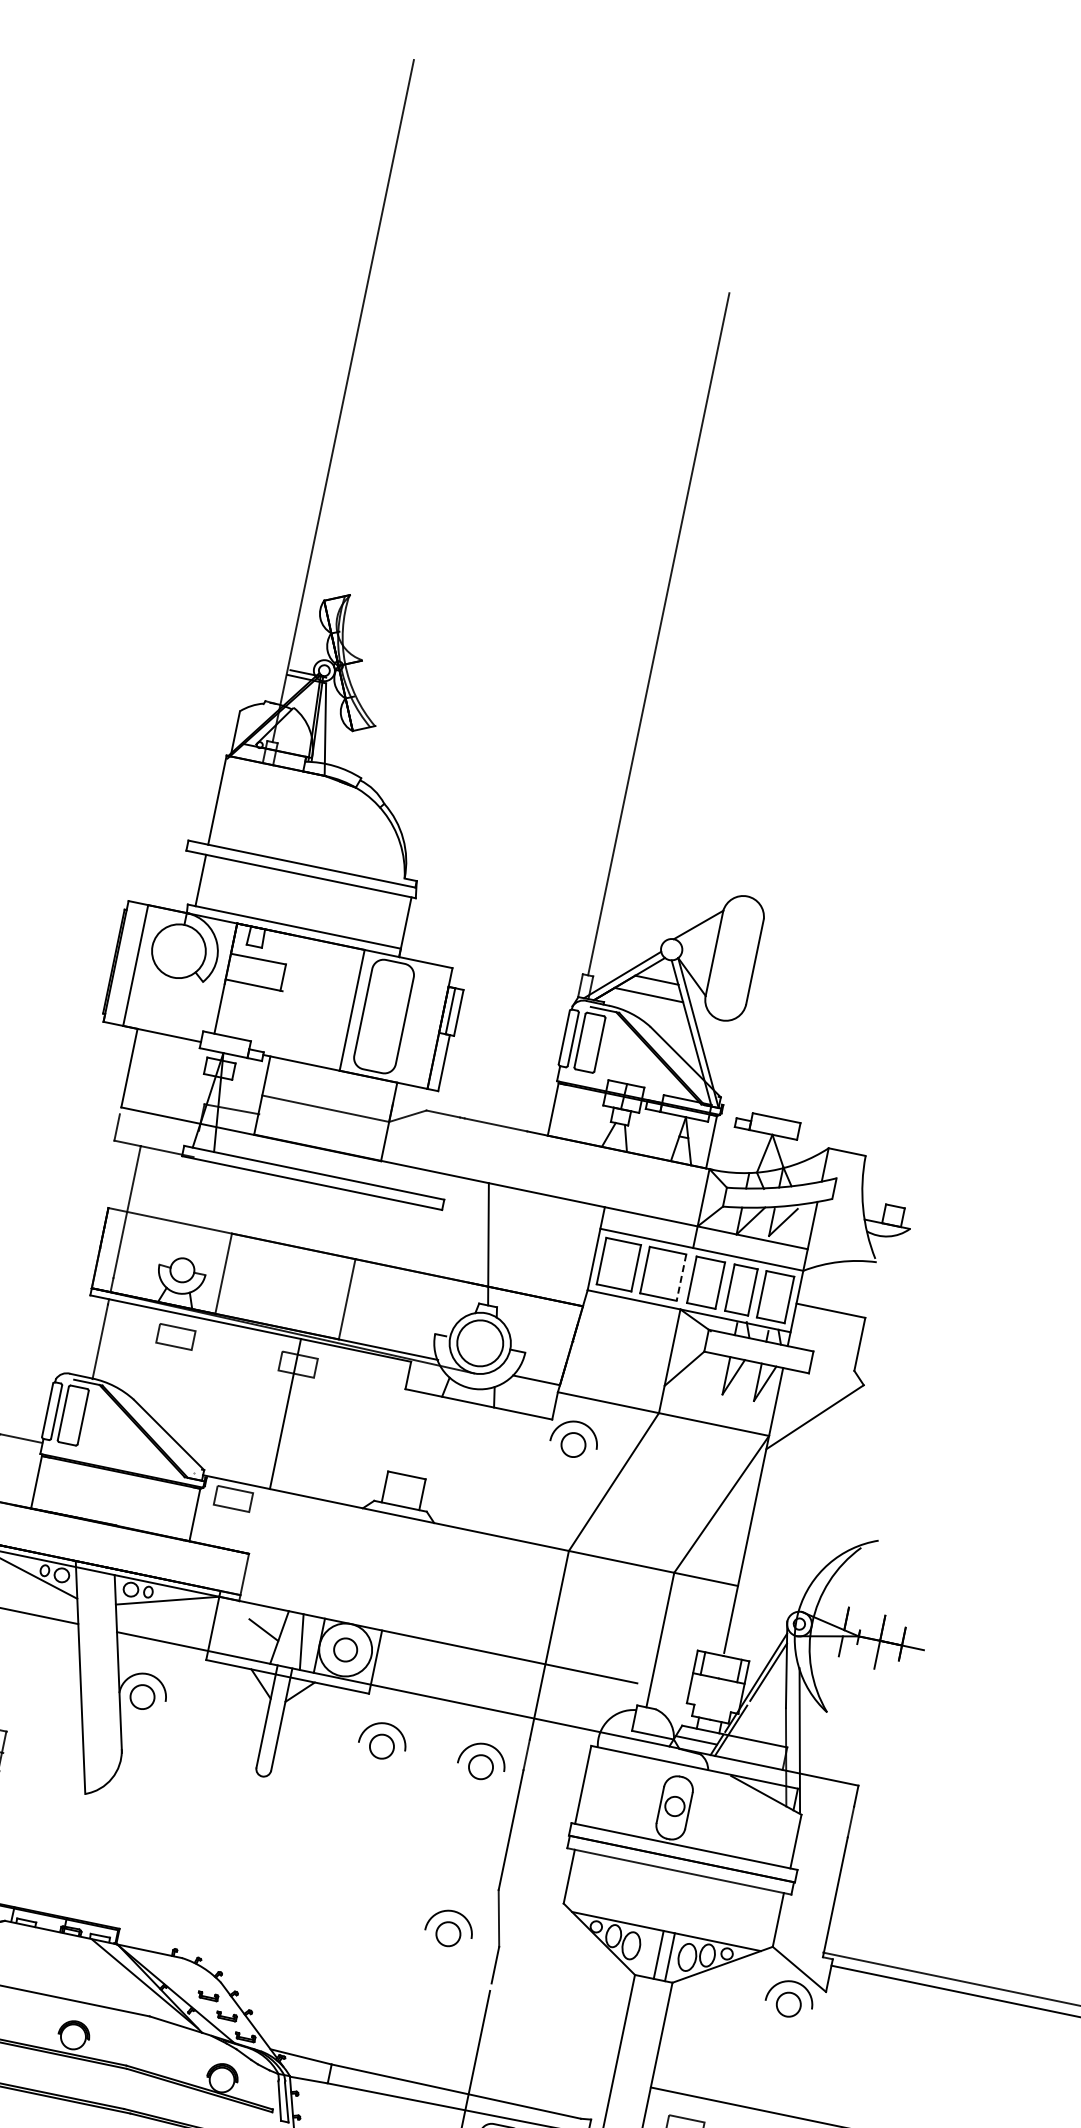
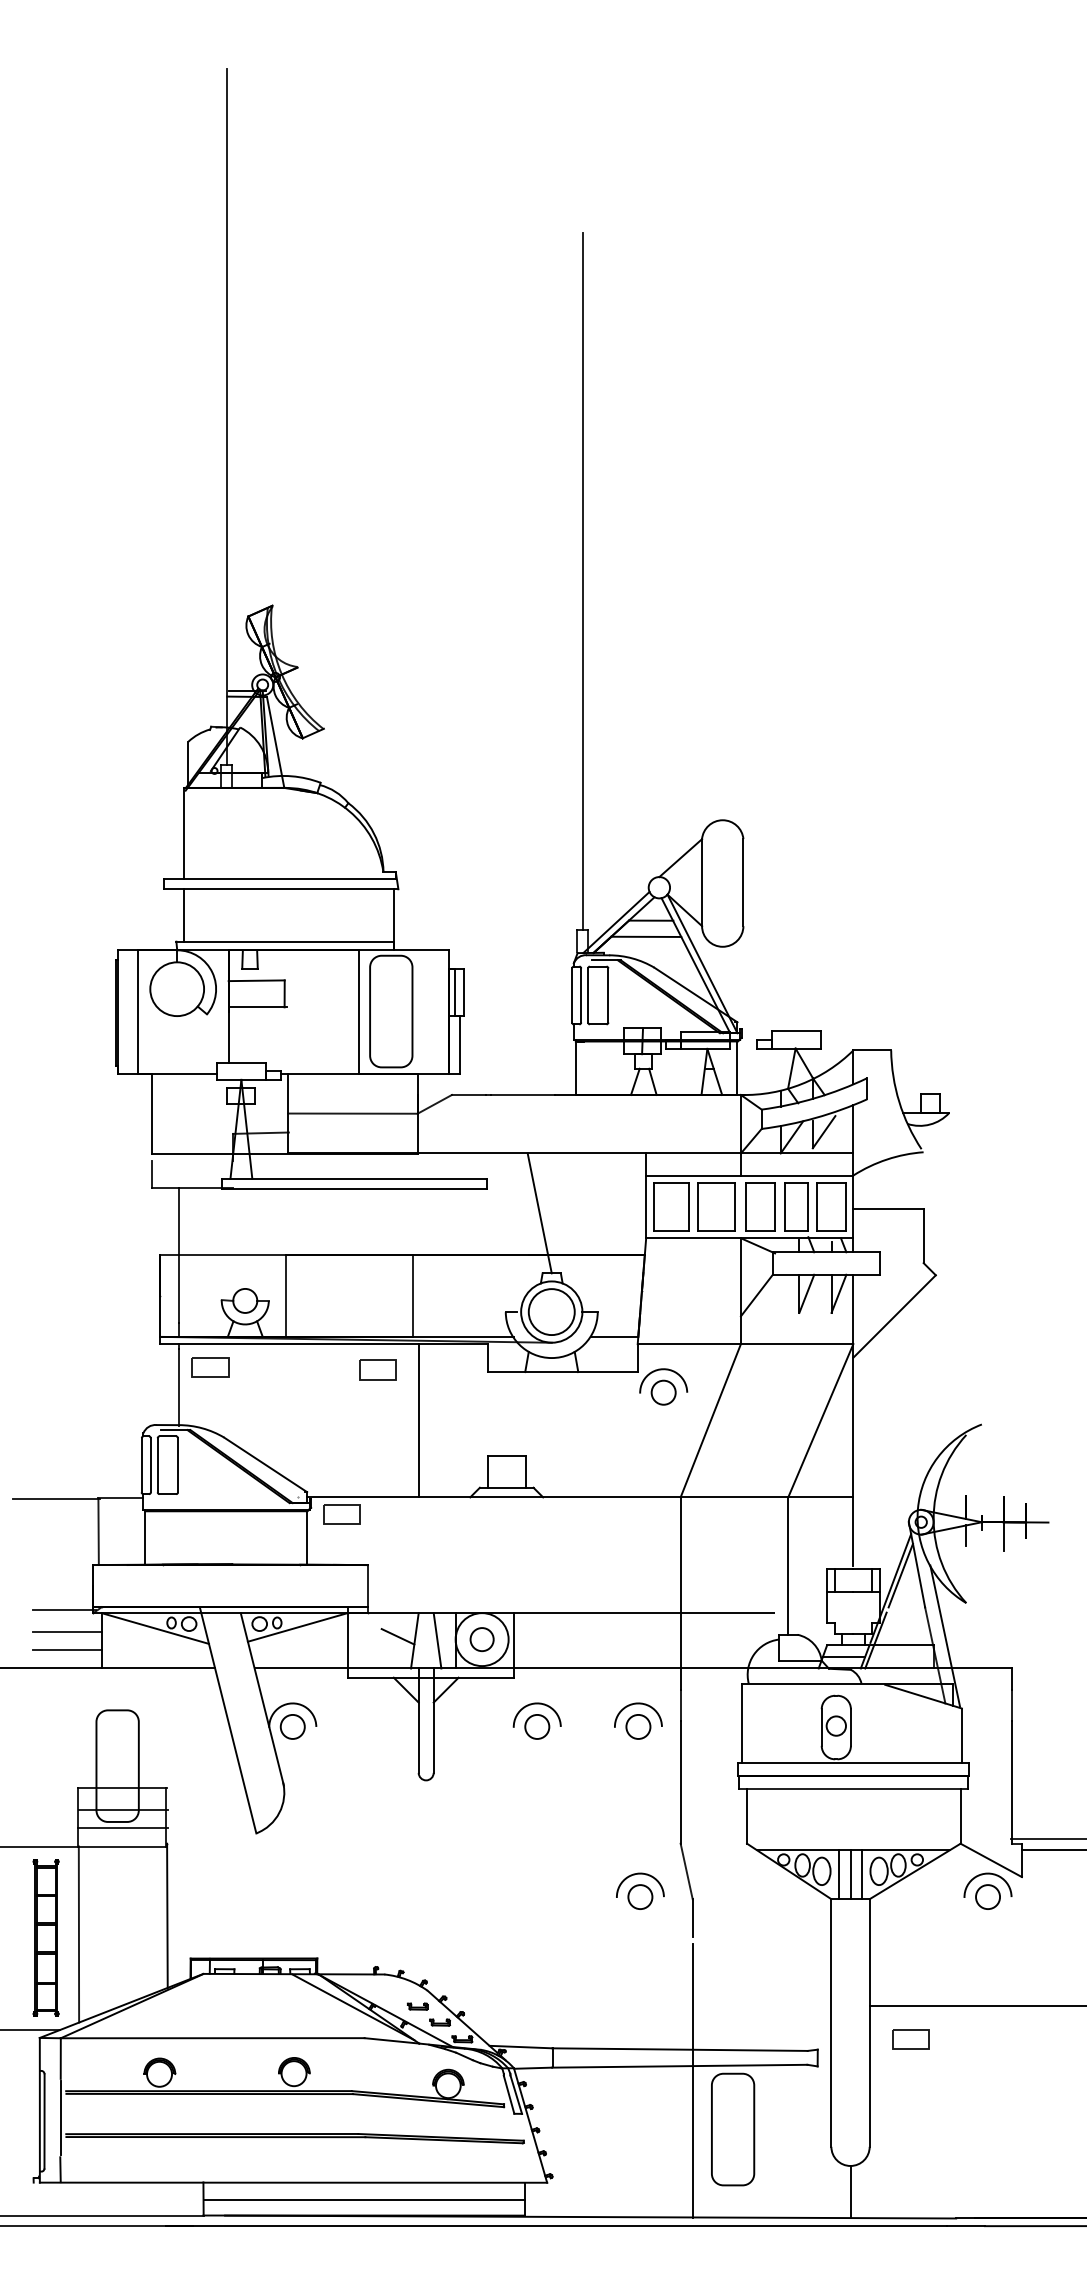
line: (681, 1277) -> (735, 1206), dashed -> solid
part: (175, 1336) -> (210, 1367), moved
line: (285, 1413) -> (419, 1420), moved
line: (647, 1952) -> (839, 1874), added

